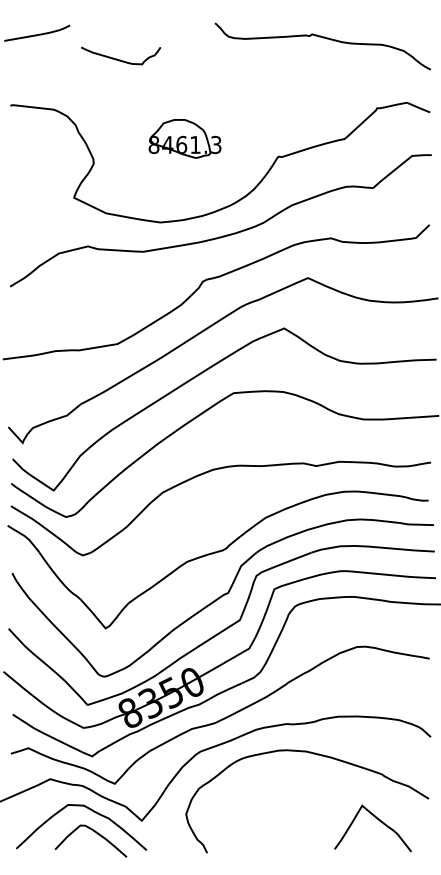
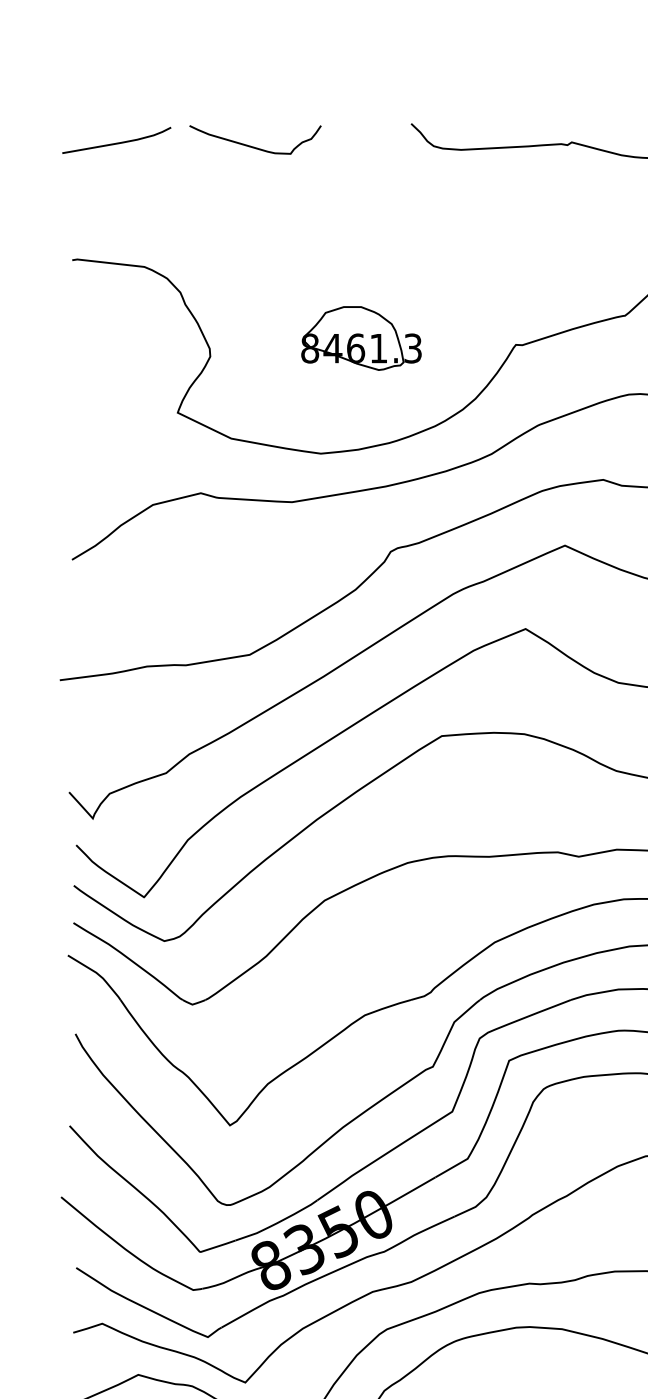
curve: (120, 59) -> (254, 145), moved
part: (184, 138) -> (360, 337), moved

